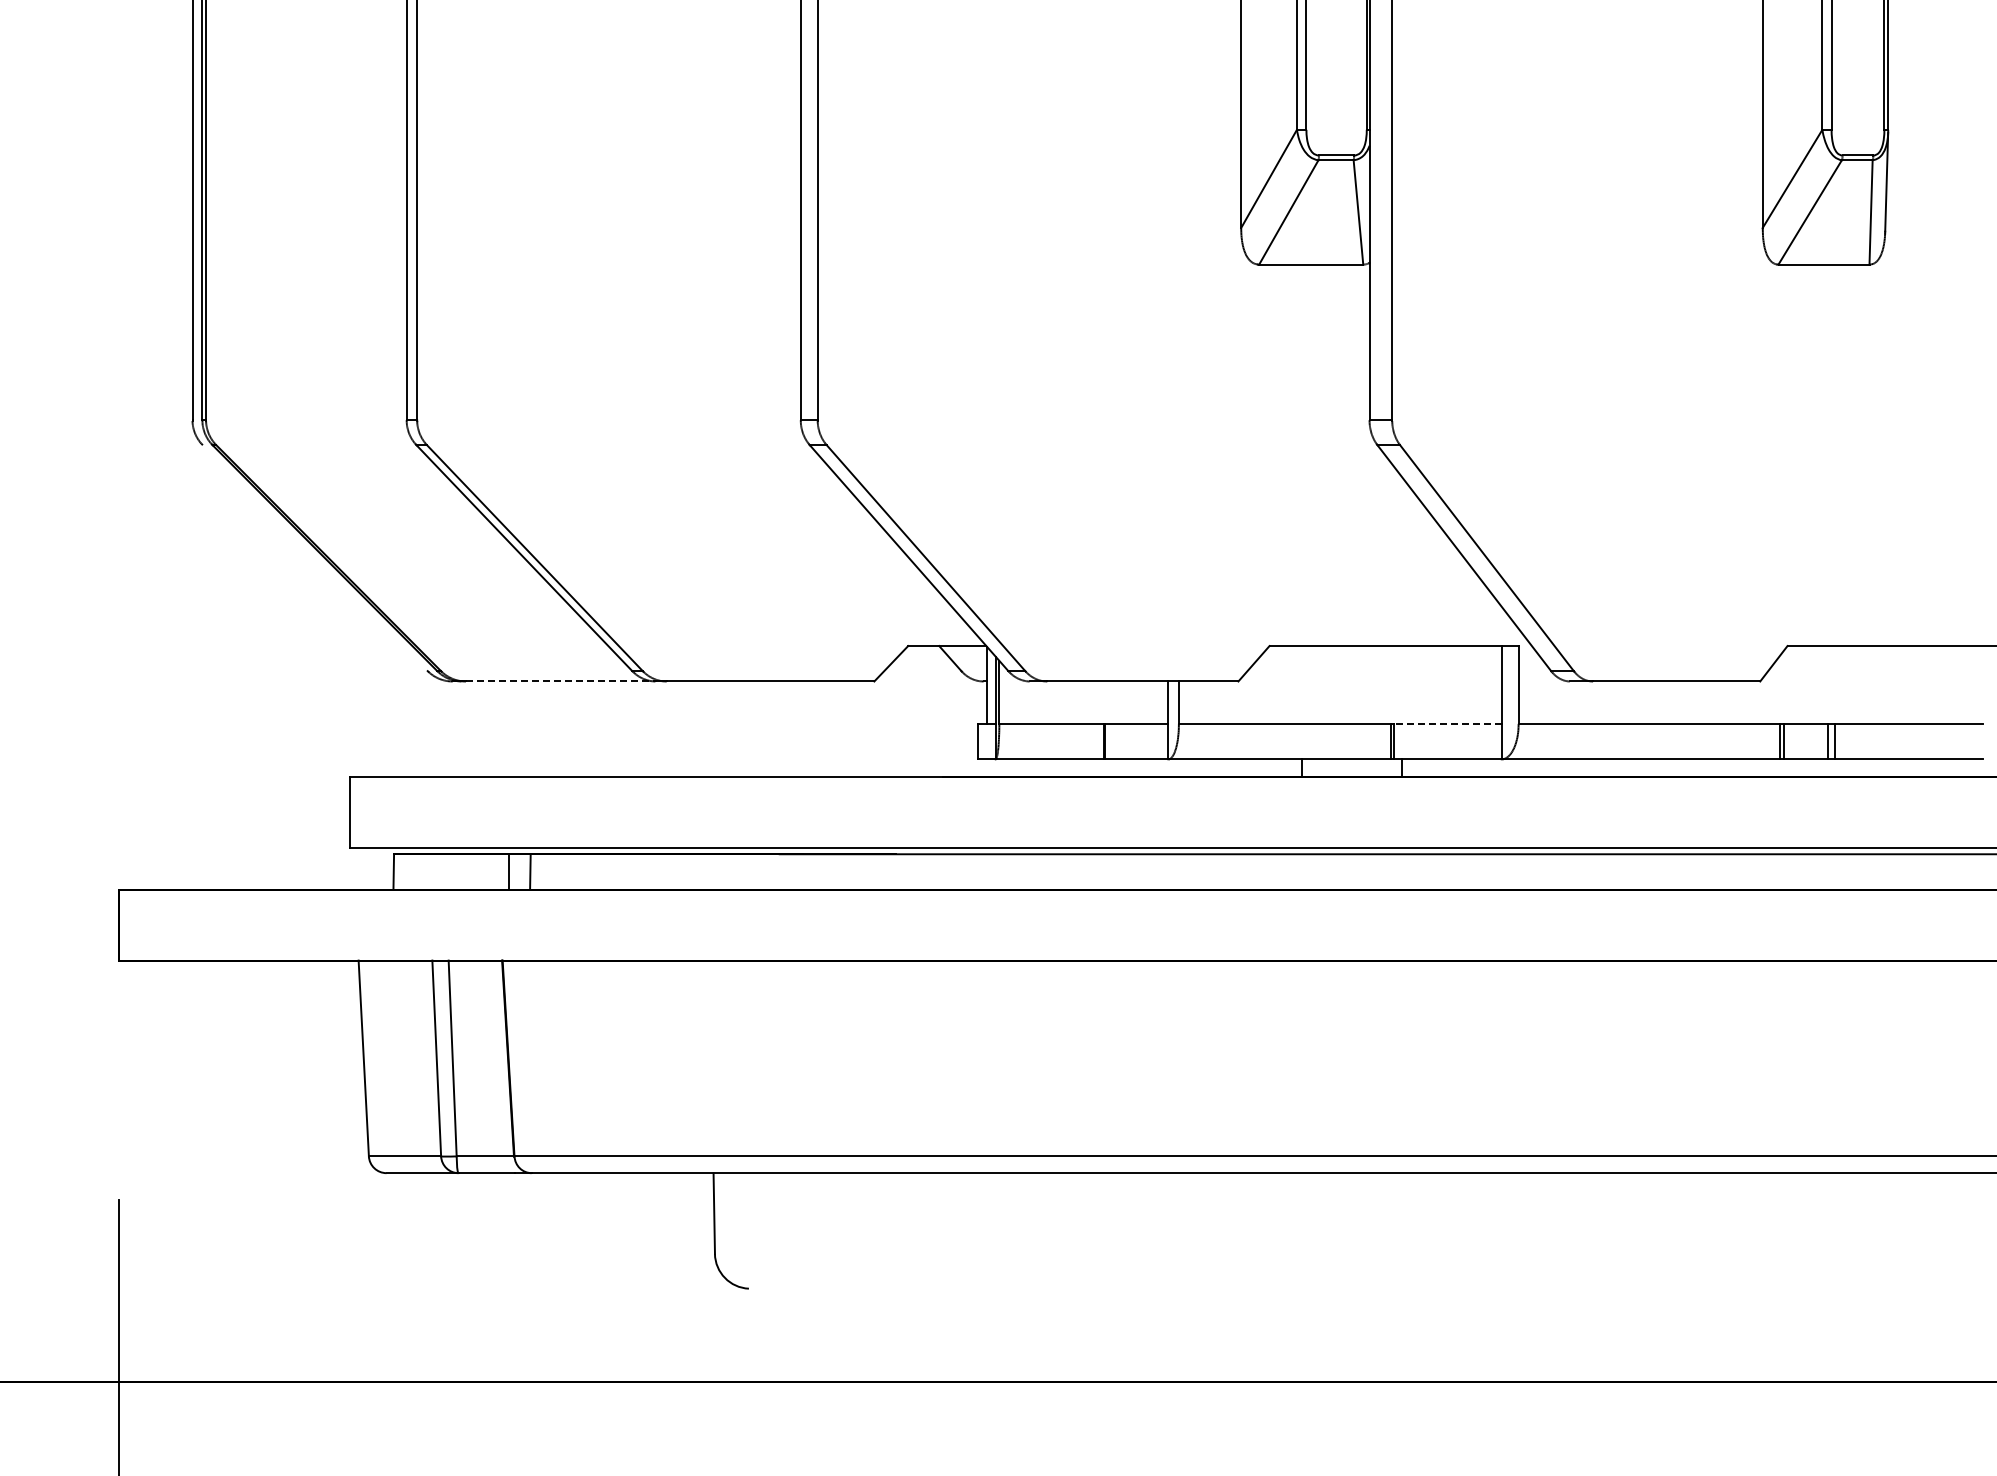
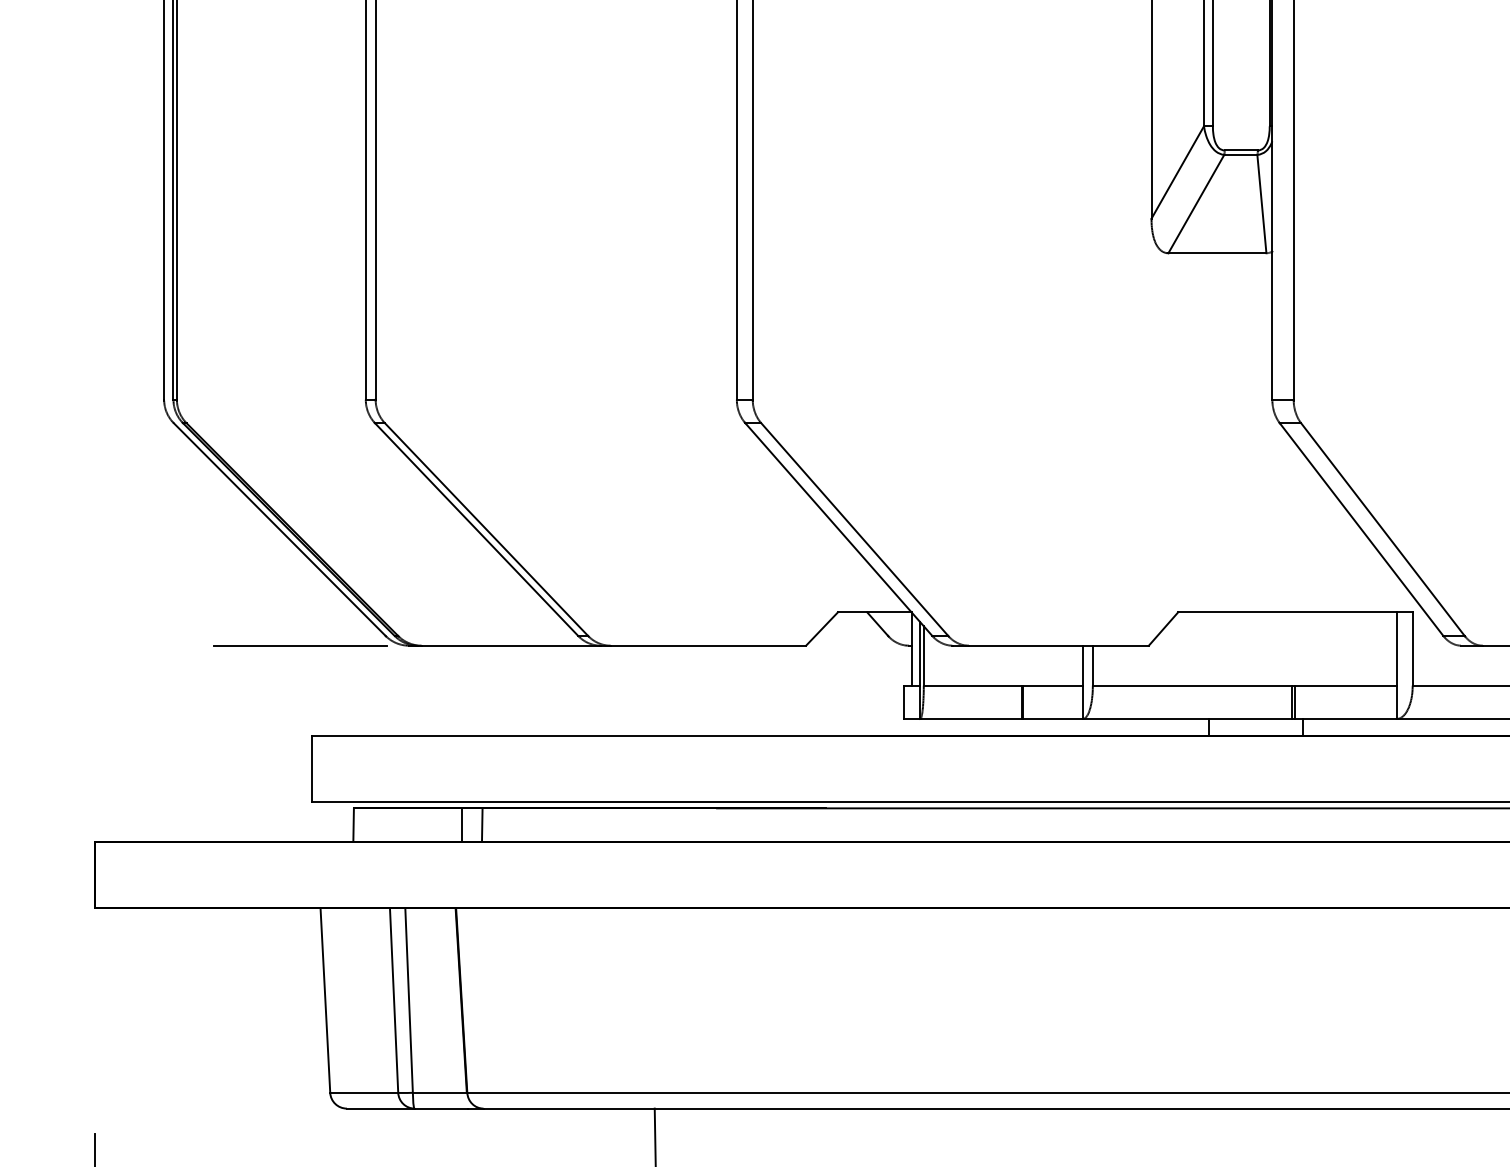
line: (314, 558) -> (279, 529), added
line: (336, 681) -> (299, 645), added
line: (561, 681) -> (511, 645), dashed -> solid
line: (1447, 723) -> (1345, 685), dashed -> solid

